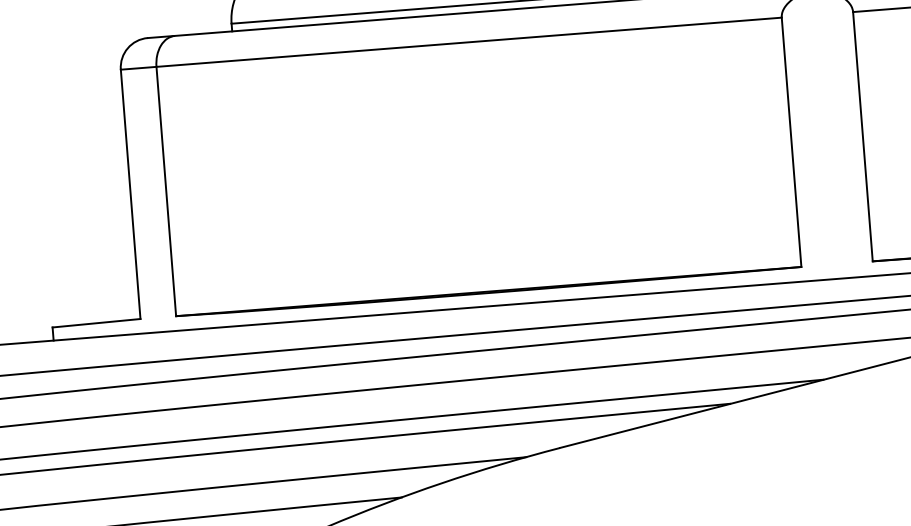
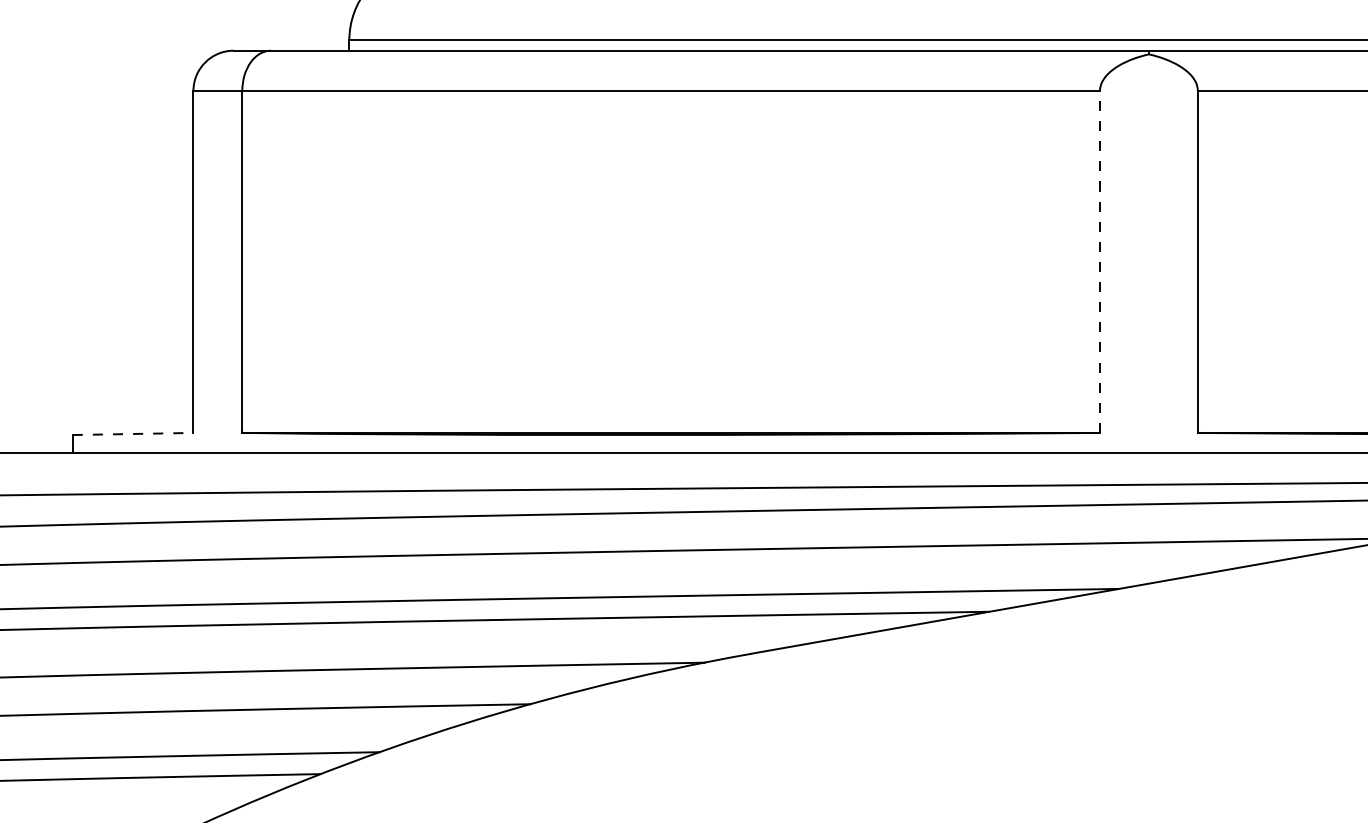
line: (791, 142) -> (1099, 261), solid -> dashed
line: (96, 322) -> (133, 433), solid -> dashed

